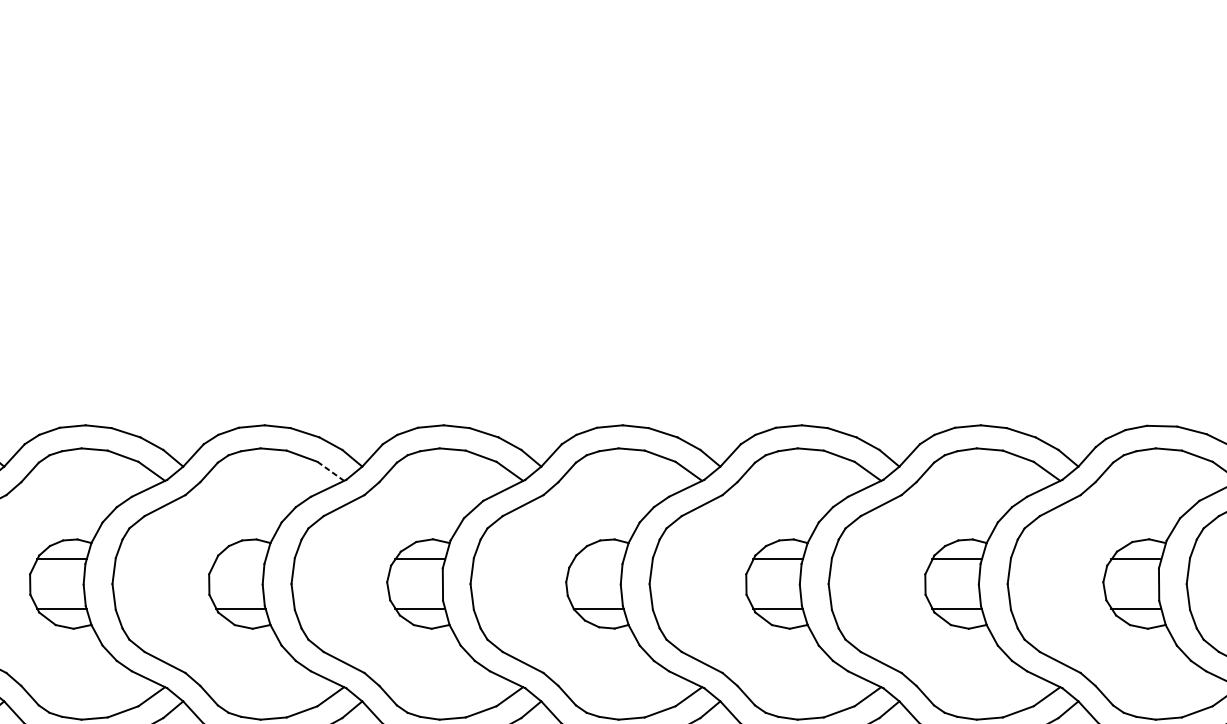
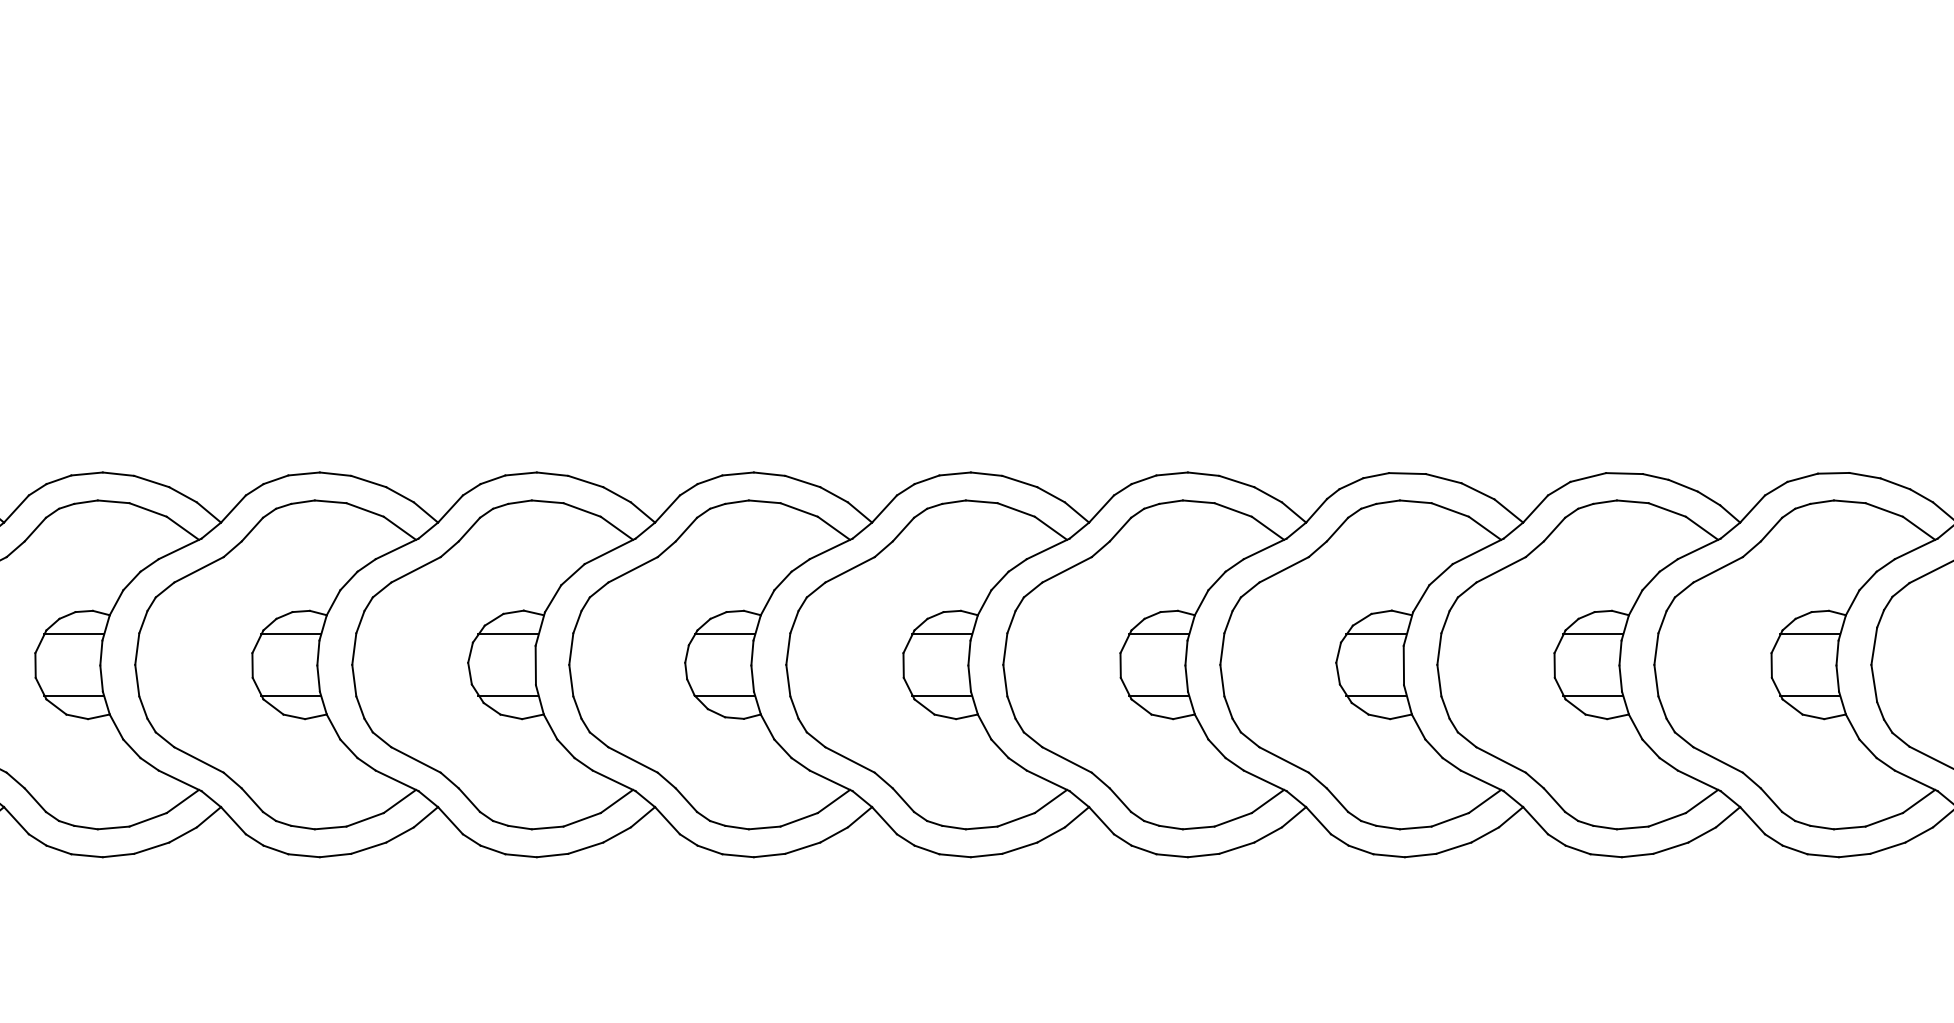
line: (330, 471) -> (399, 528), dashed -> solid
line: (240, 558) -> (290, 634), added
line: (598, 558) -> (724, 634), added

